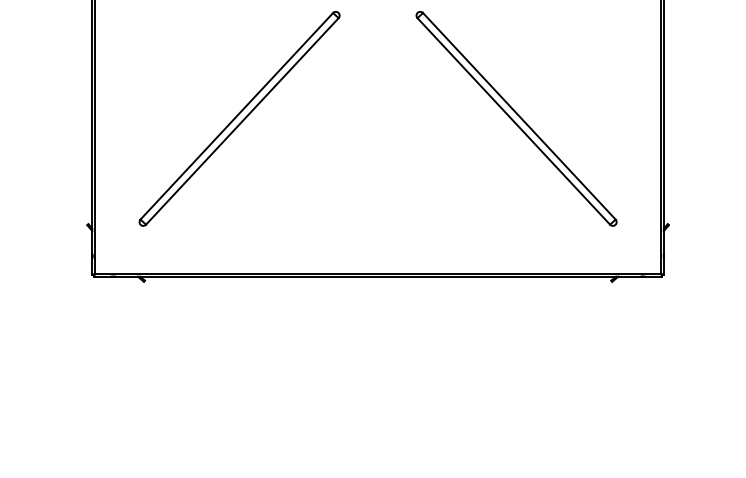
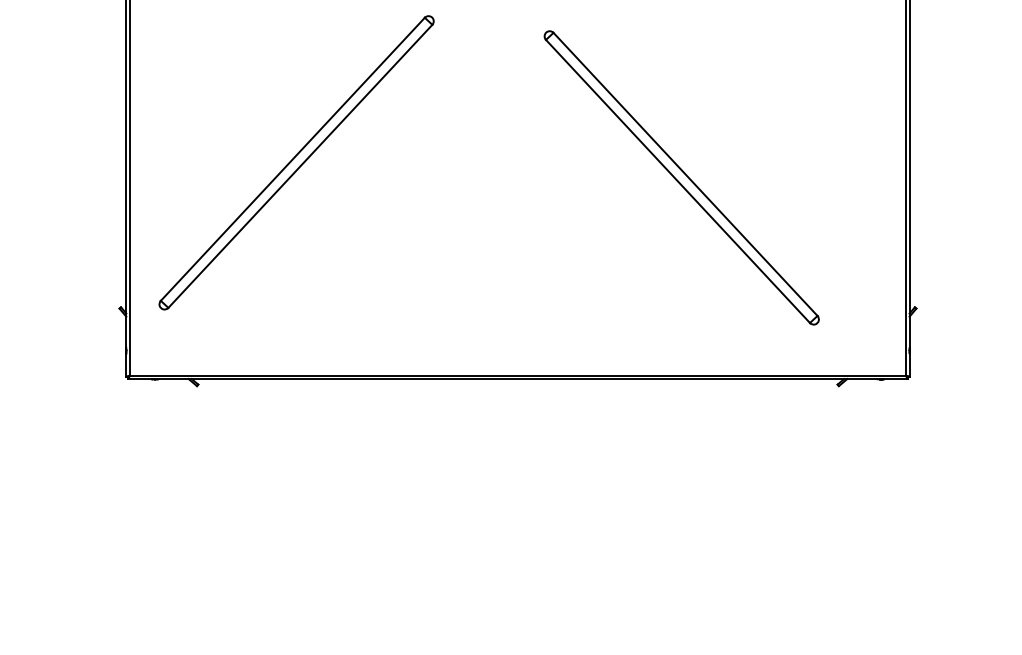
part: (239, 118) -> (296, 162), moved
part: (516, 118) -> (681, 177), moved

